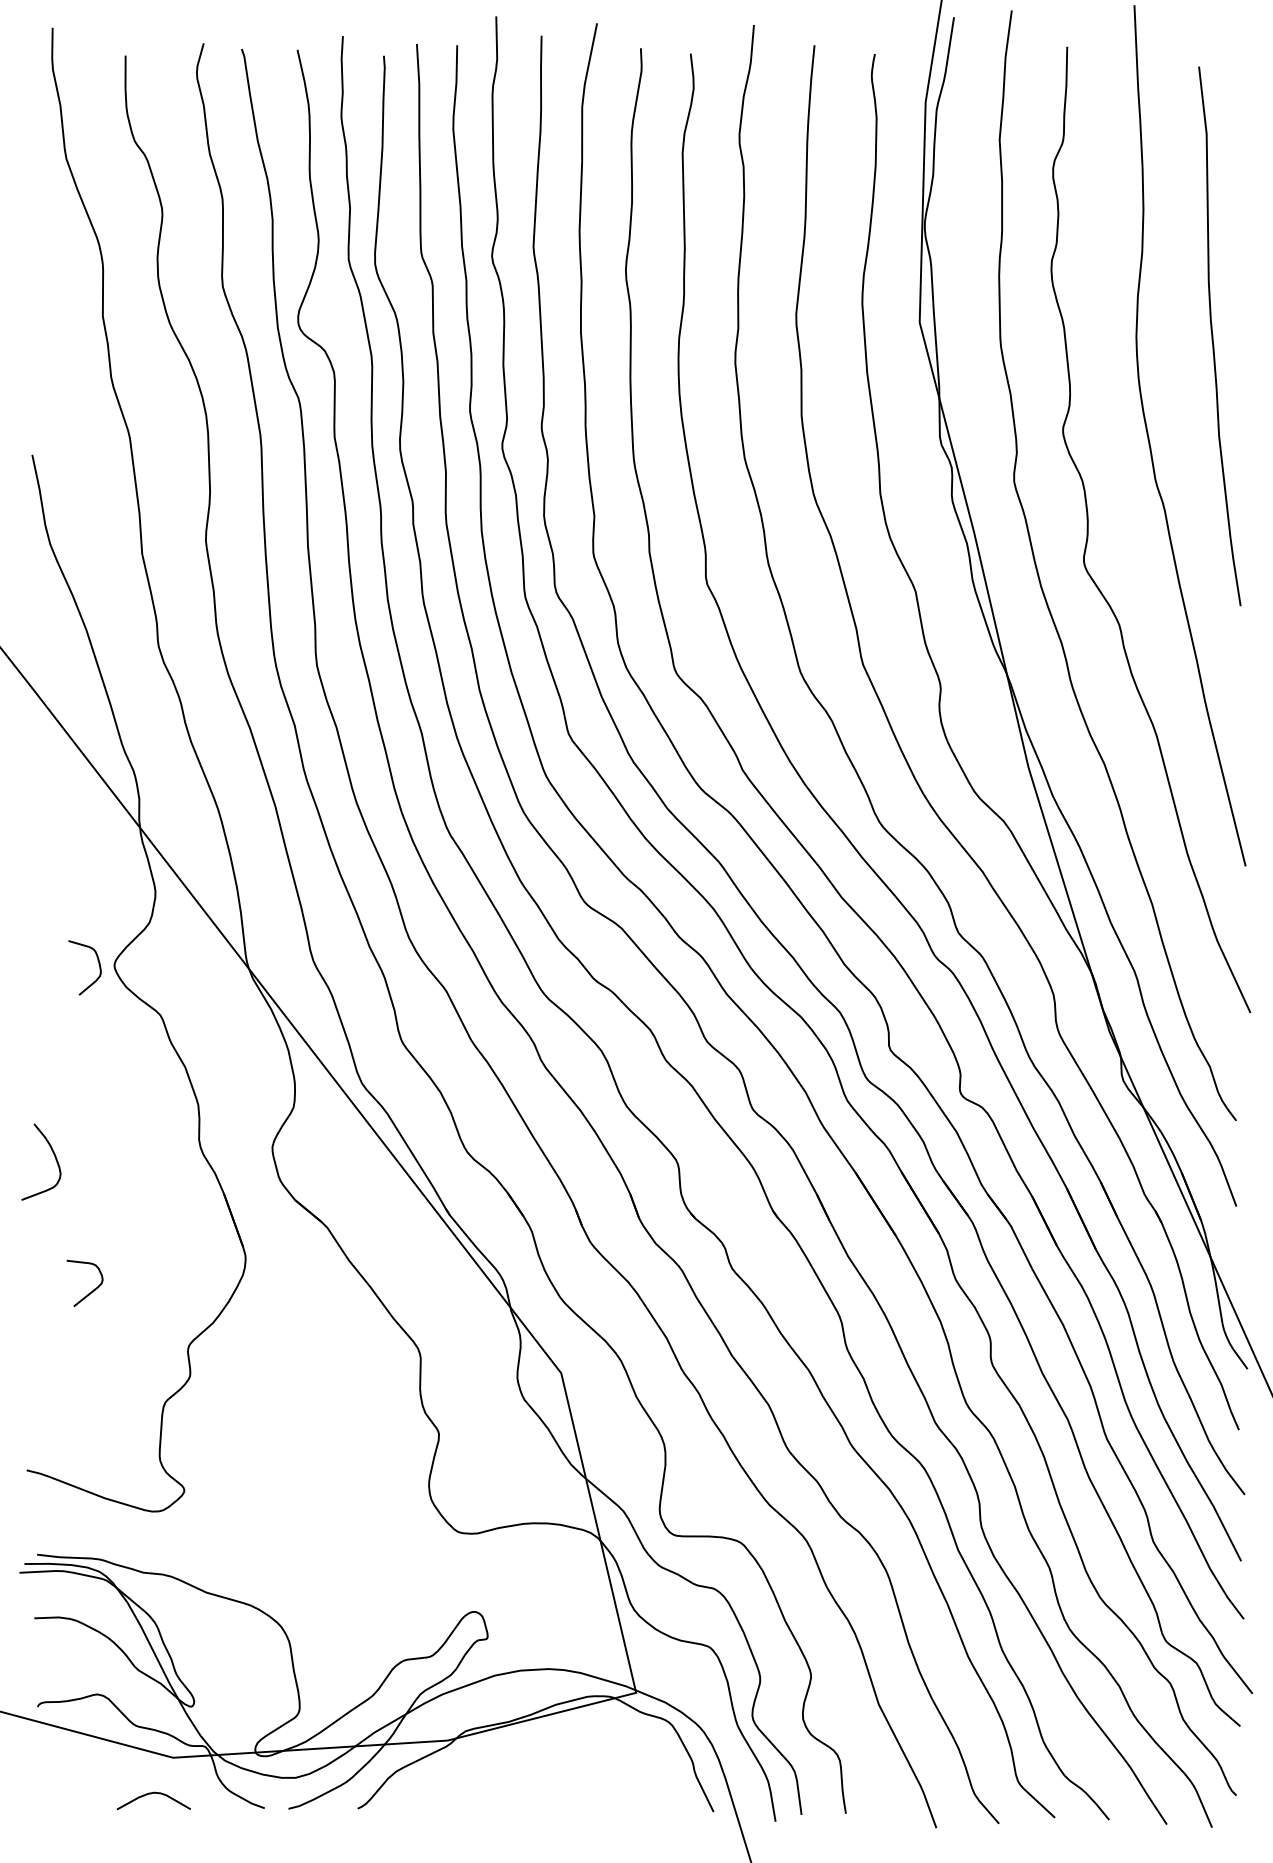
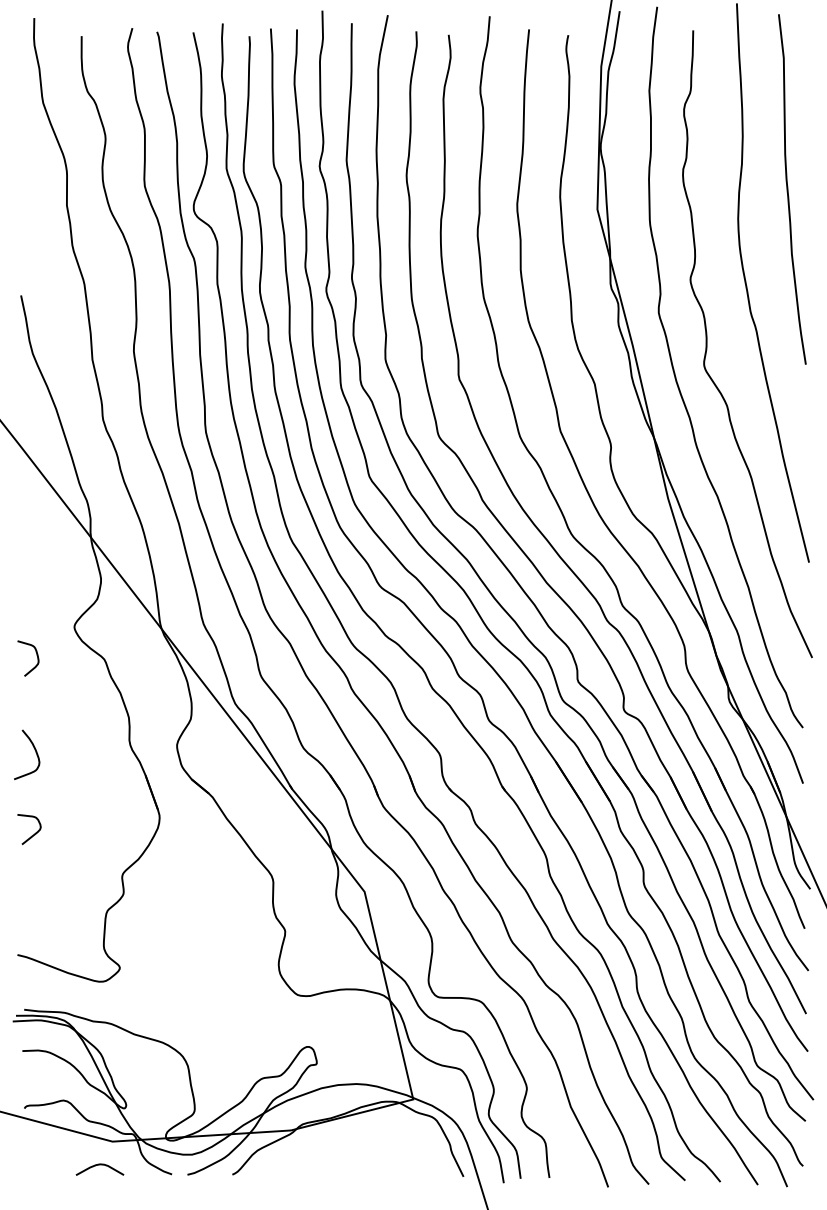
curve: (1213, 336) -> (788, 189), moved
curve: (97, 963) -> (36, 655), moved
curve: (88, 1292) -> (31, 835), moved

